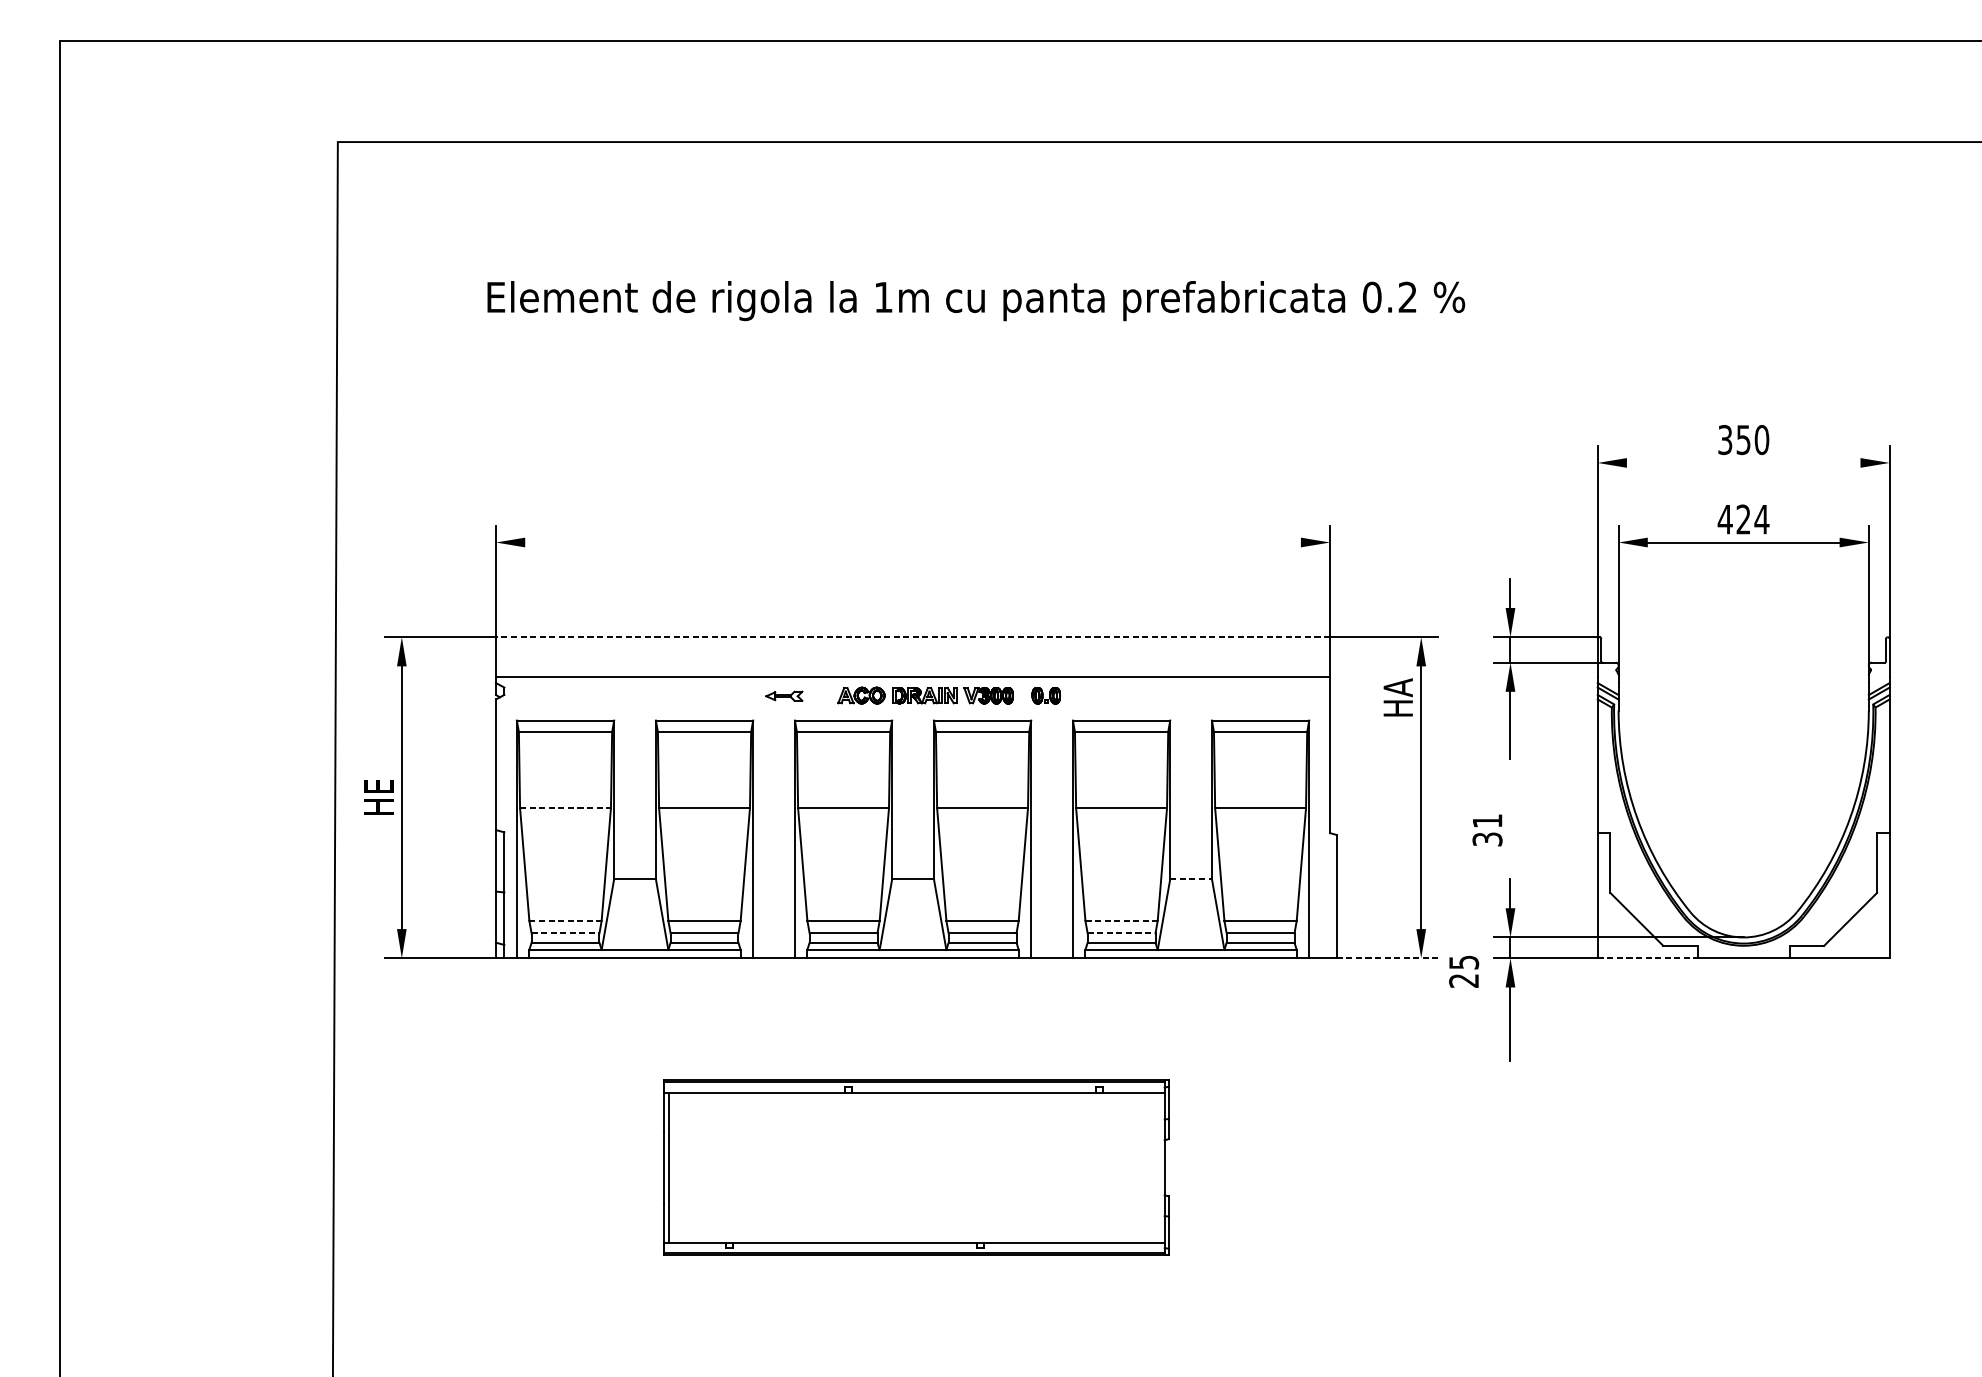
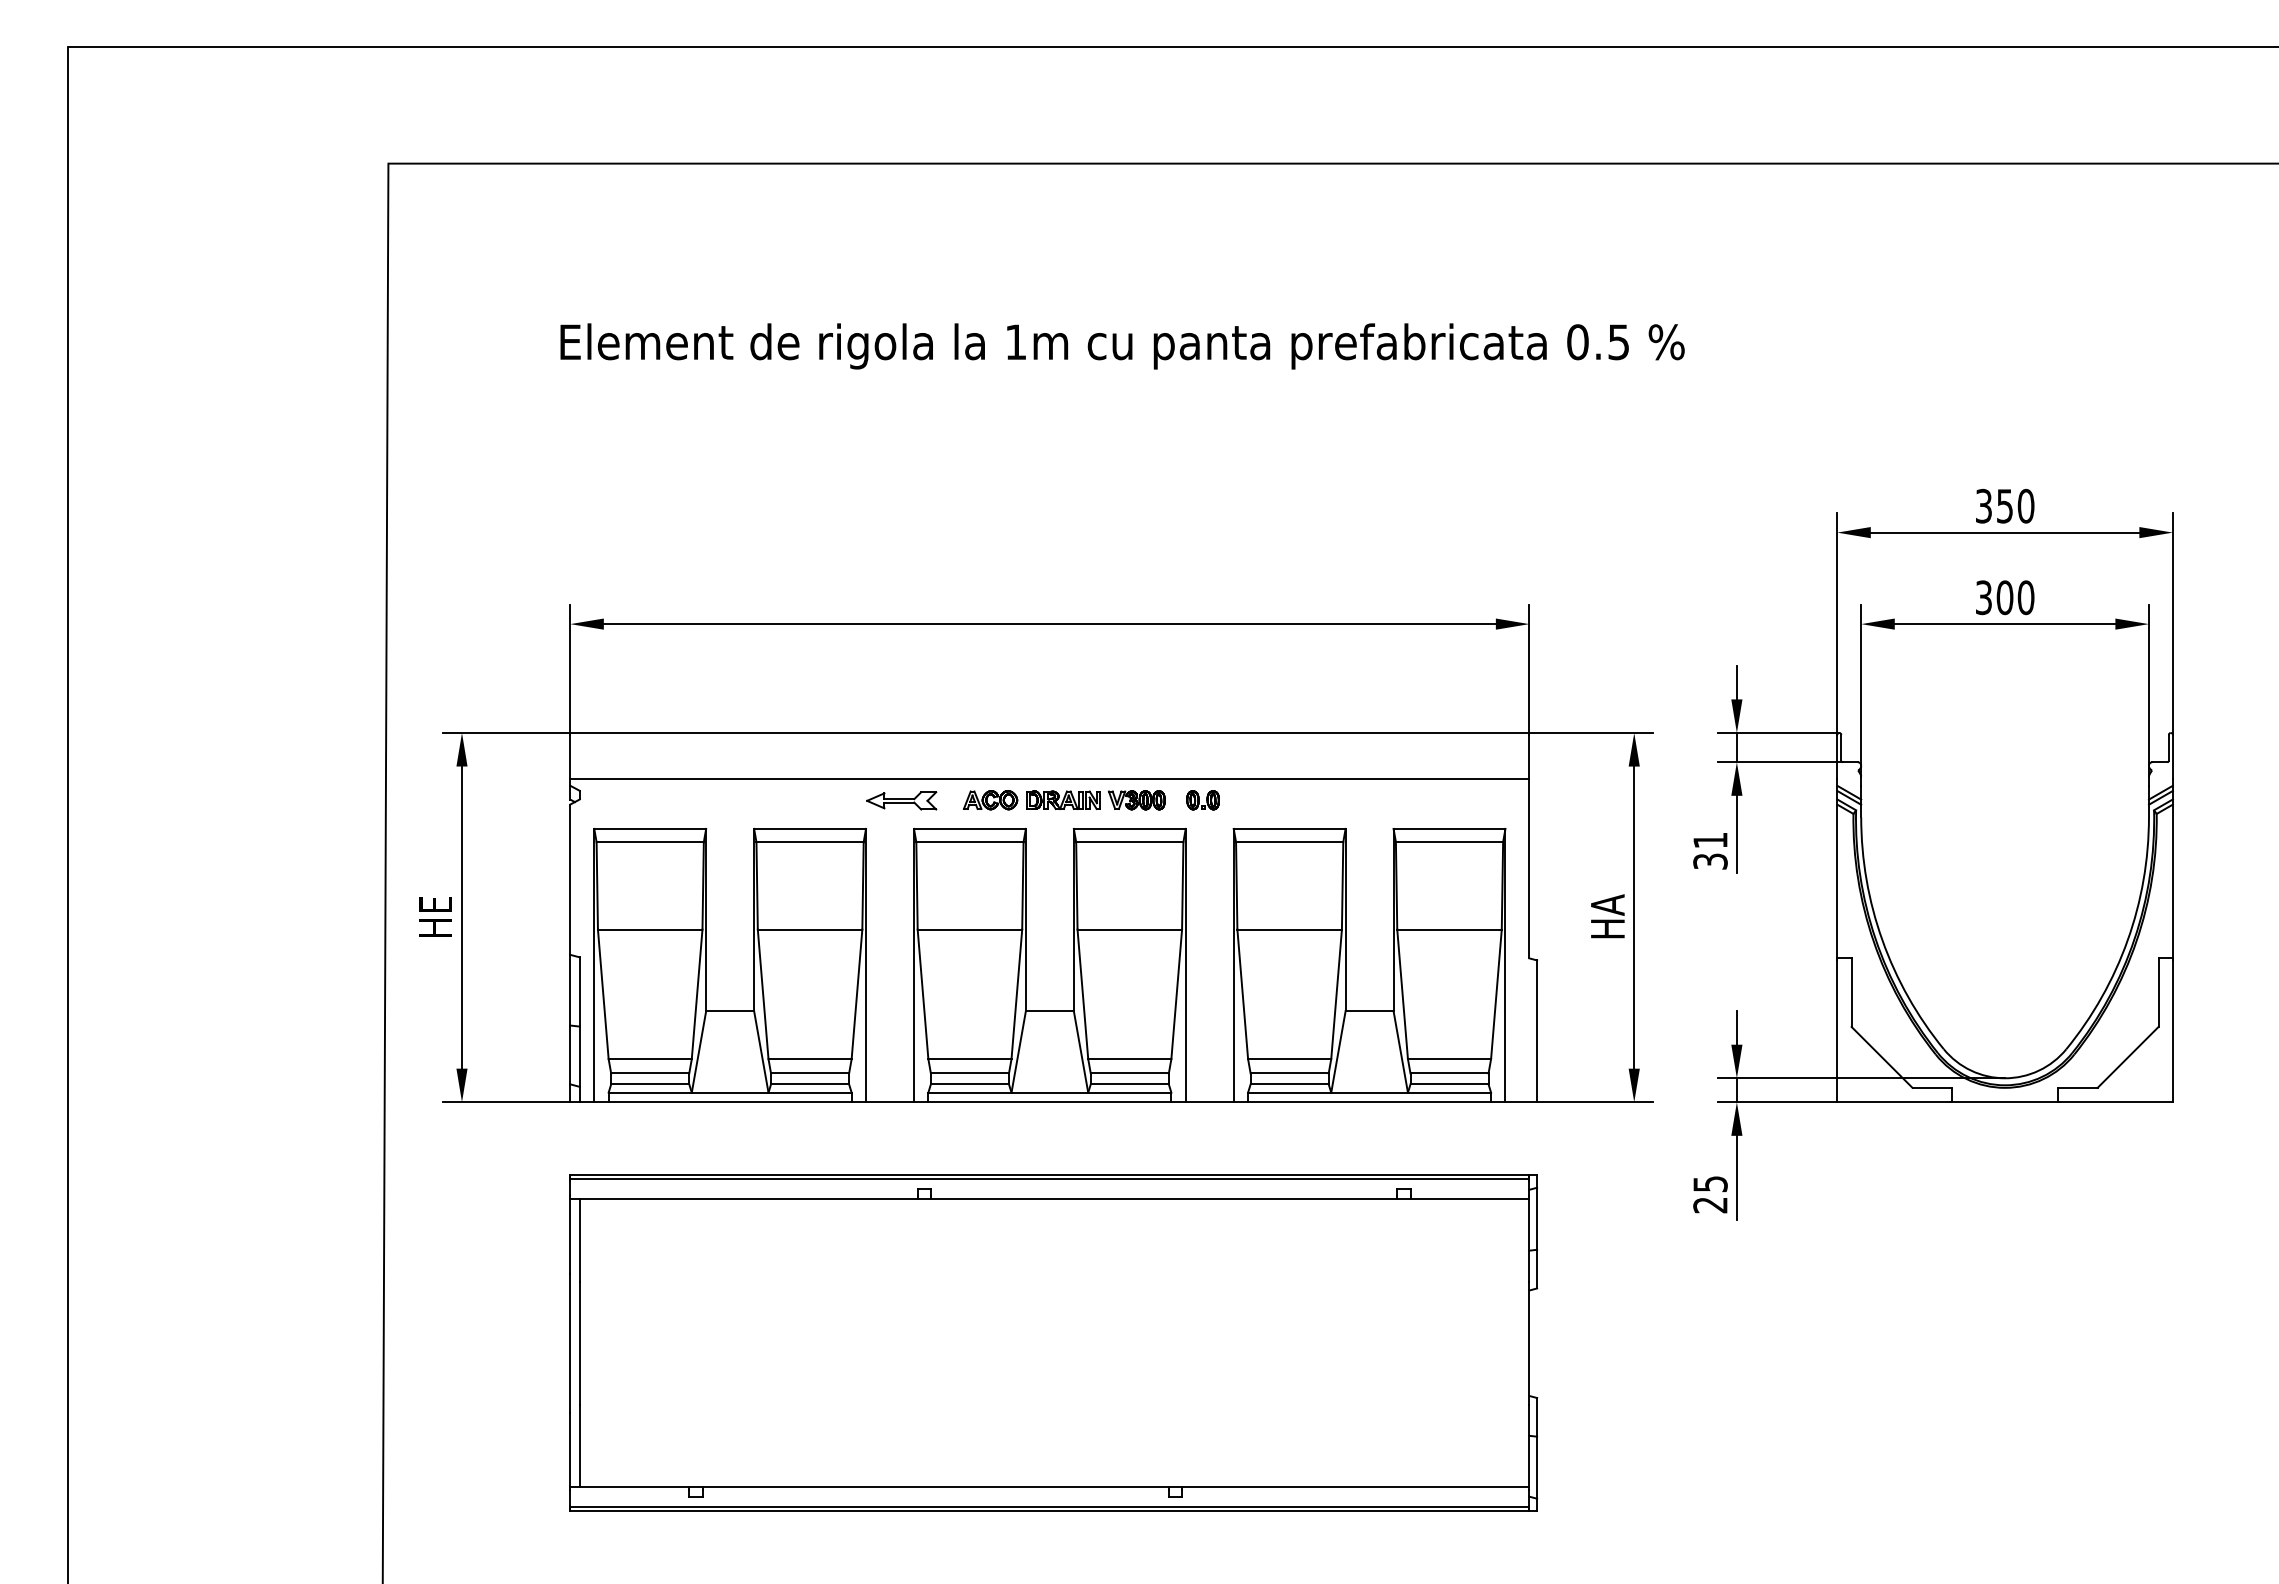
text: (1407, 297) -> (1618, 342), 0.2 -> 0.5
line: (1743, 462) -> (2004, 532), added
text: (1743, 519) -> (2004, 597), 424 -> 300
line: (912, 542) -> (1049, 624), added
line: (912, 636) -> (1049, 732), dashed -> solid
part: (784, 695) -> (901, 800), size x1.67
text: (1397, 697) -> (1607, 916), moved
line: (565, 808) -> (650, 929), dashed -> solid
text: (1487, 830) -> (1710, 851), moved
line: (1191, 879) -> (1369, 1011), dashed -> solid
line: (565, 921) -> (650, 1059), dashed -> solid
line: (1121, 921) -> (1289, 1059), dashed -> solid
line: (565, 933) -> (650, 1073), dashed -> solid
line: (1122, 933) -> (1290, 1073), dashed -> solid
line: (1387, 958) -> (1595, 1102), dashed -> solid
line: (1646, 958) -> (1893, 1102), dashed -> solid
text: (1464, 971) -> (1710, 1194), moved
part: (916, 1167) -> (1053, 1342), size x1.67

